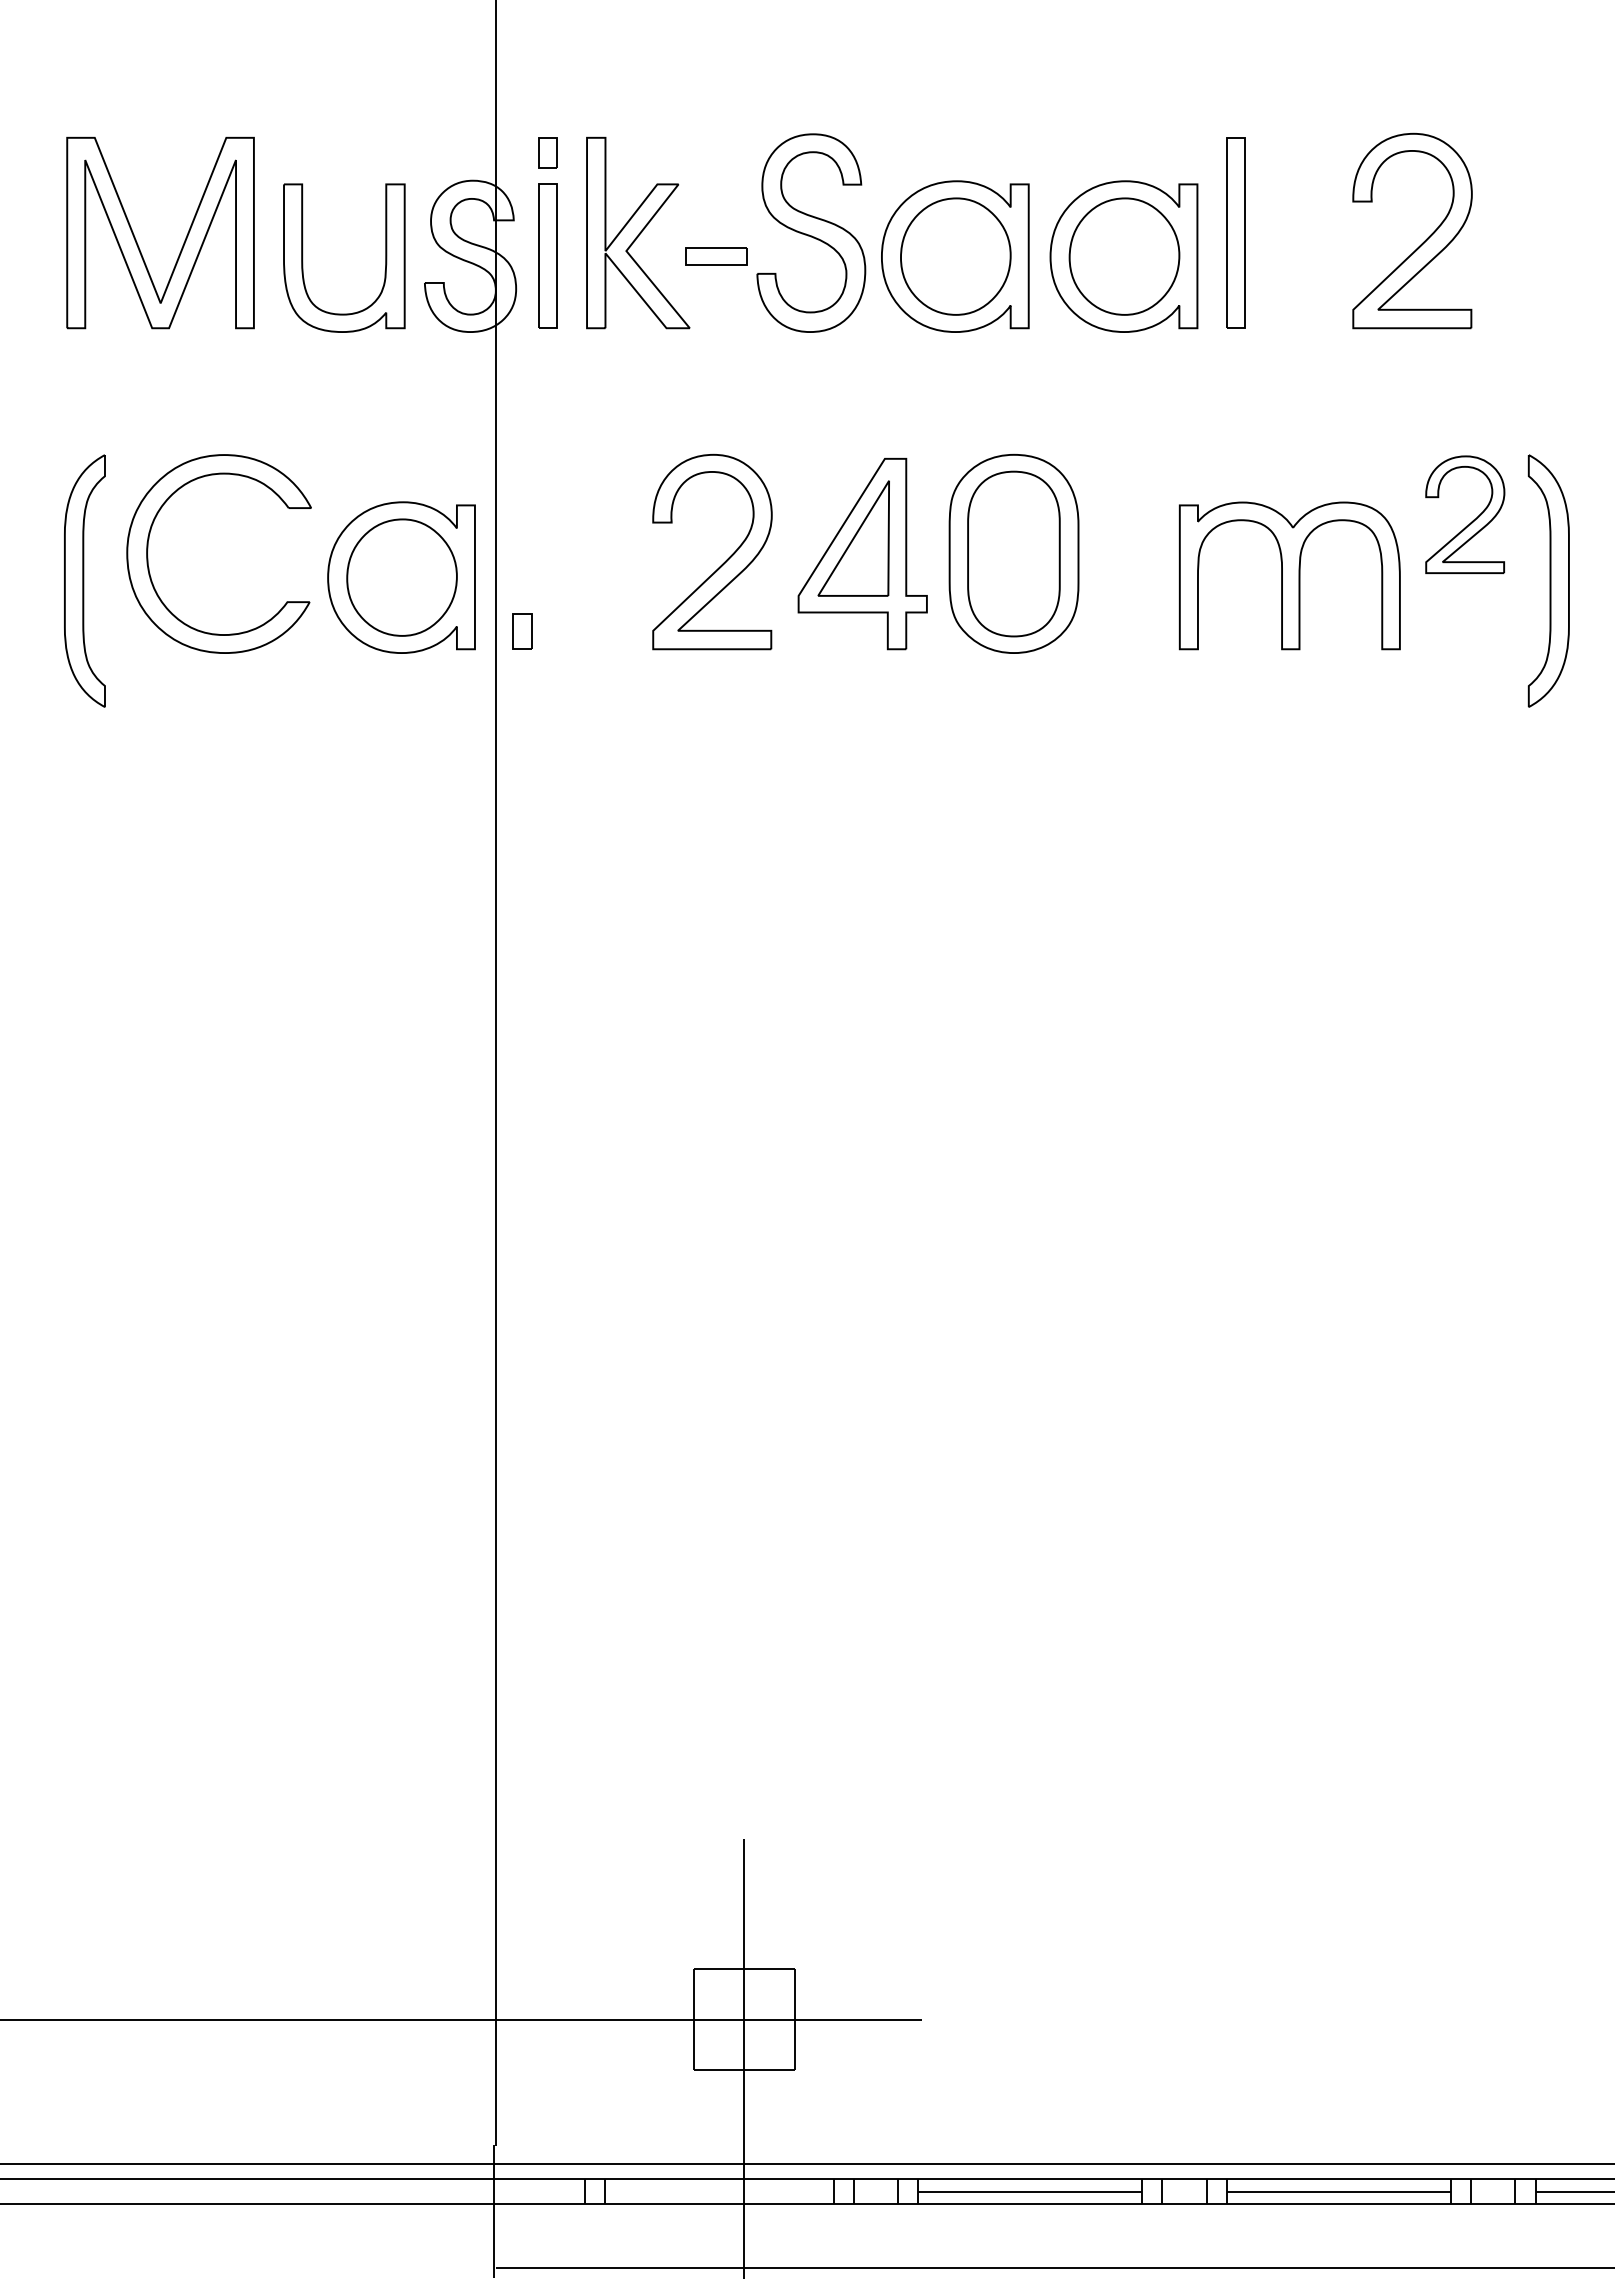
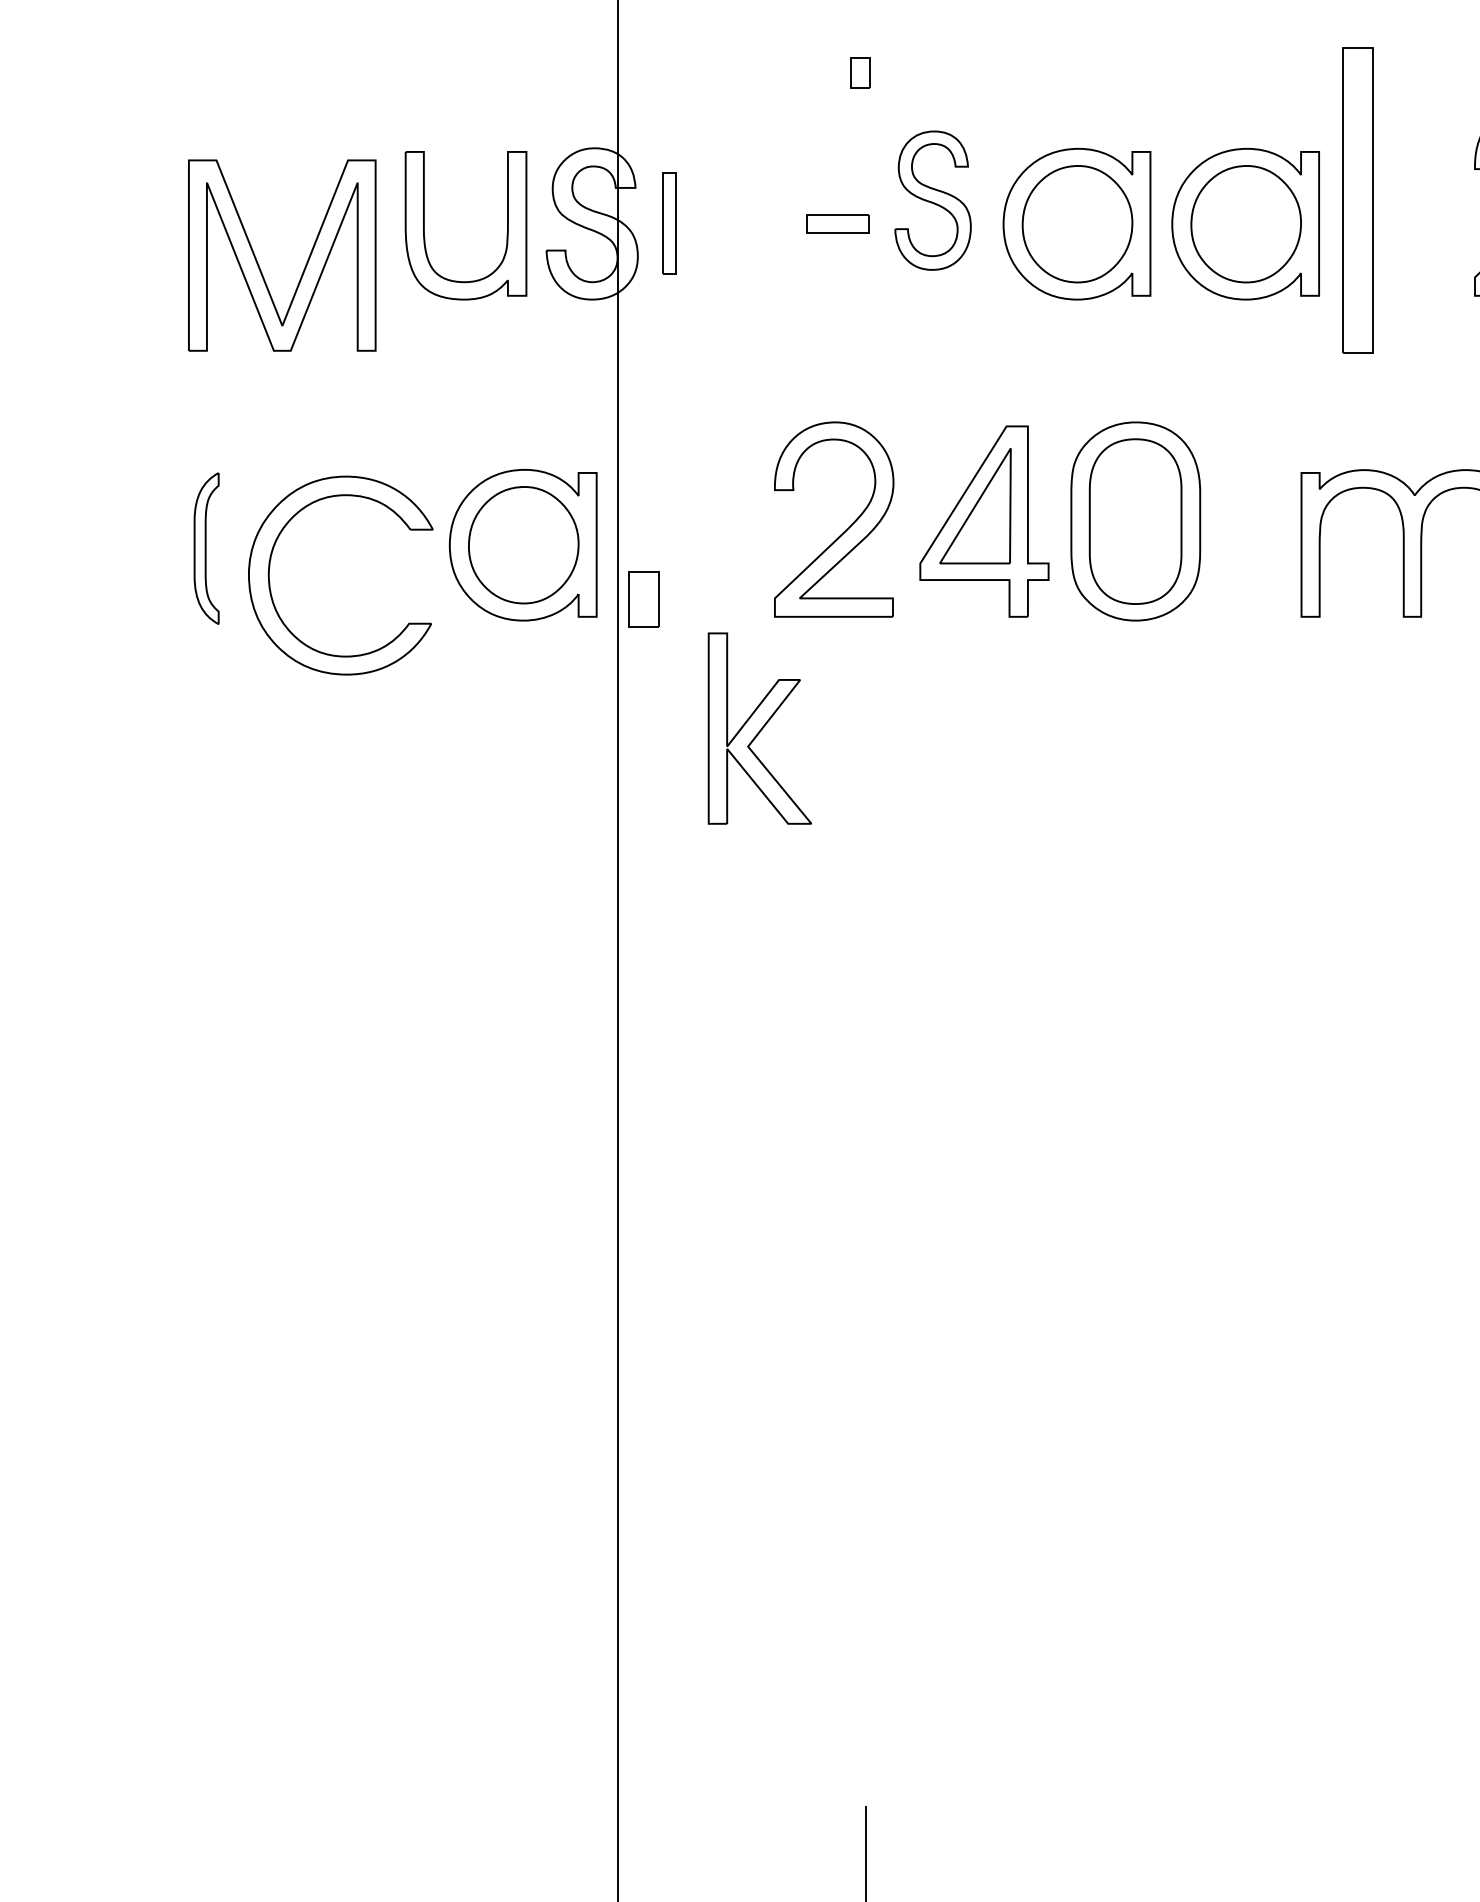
part: (547, 152) -> (860, 73), moved
part: (638, 232) -> (760, 728), moved
part: (811, 232) -> (933, 200), size x0.7
part: (1235, 232) -> (1357, 200), size x1.6
part: (136, 239) -> (258, 262), moved
part: (547, 255) -> (669, 223), size x0.7
part: (148, 550) -> (270, 572), moved
part: (84, 580) -> (206, 548), size x0.6
part: (522, 631) -> (644, 599), size x1.6

